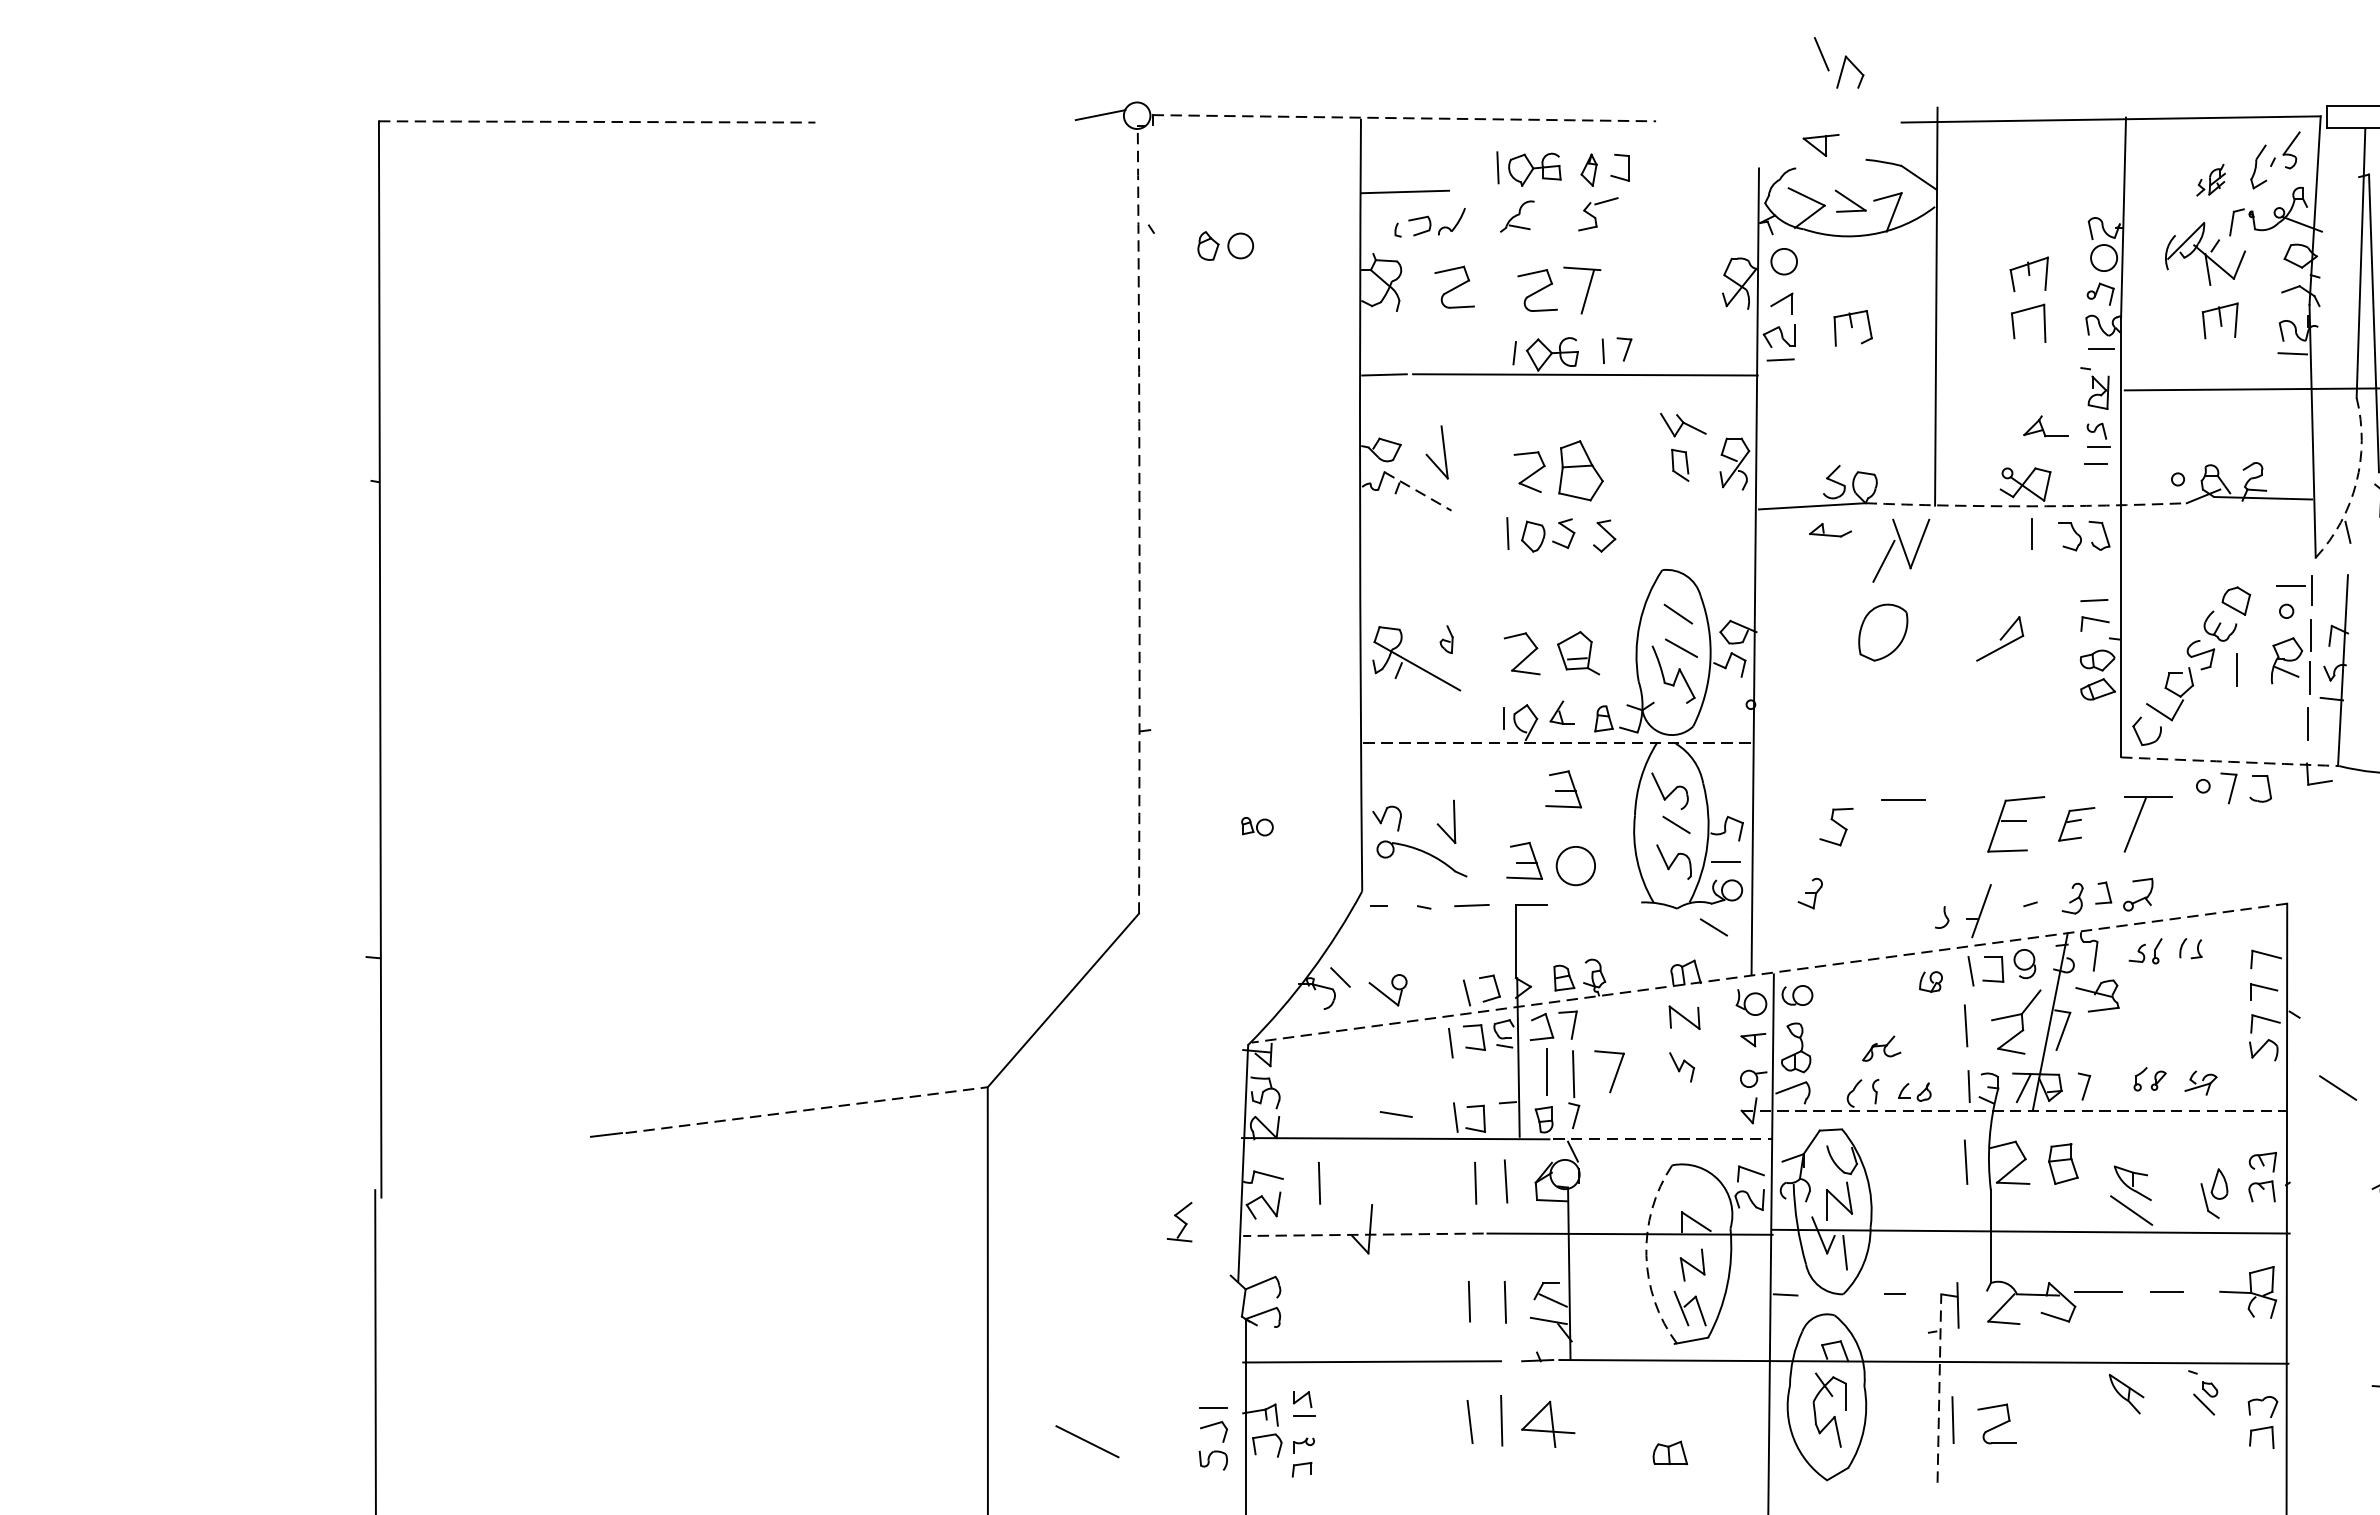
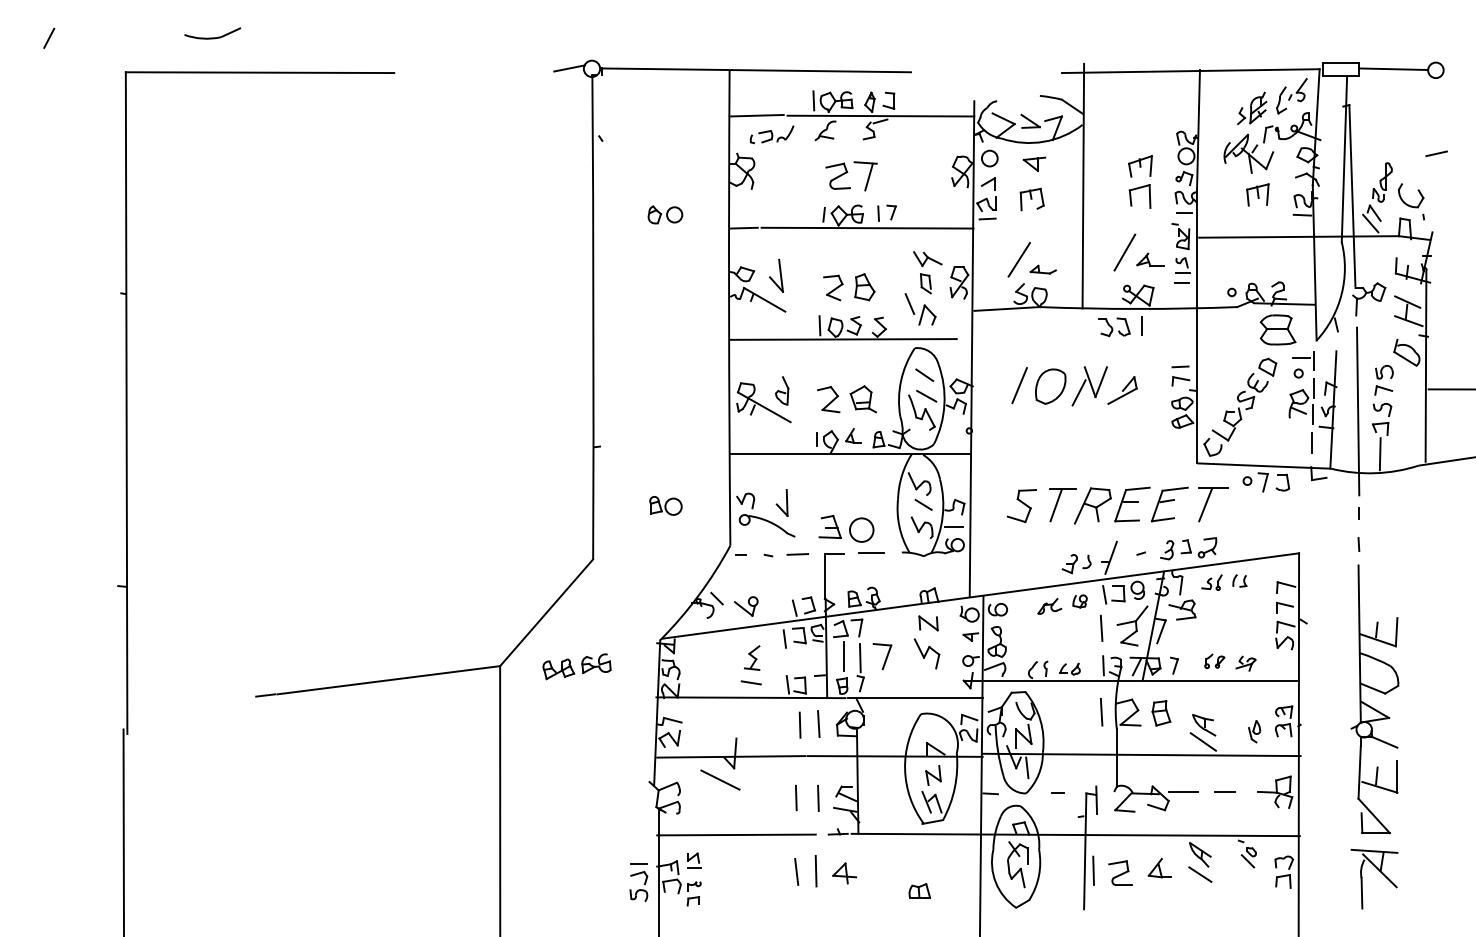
part: (519, 58) -> (212, 33), added
part: (1838, 63) -> (920, 309), moved
line: (254, 64) -> (49, 37), added
line: (1404, 118) -> (756, 70), dashed -> solid
line: (597, 121) -> (260, 72), dashed -> solid
part: (1821, 144) -> (1034, 163), moved
part: (2211, 180) -> (1252, 108), size x1.67
line: (1606, 191) -> (880, 115), added
part: (1225, 245) -> (665, 214), moved
part: (1453, 285) -> (786, 173), removed
line: (2003, 414) -> (1124, 252), added
line: (1830, 425) -> (1018, 259), added
part: (1580, 471) -> (864, 287), size x0.71
arc: (2356, 482) -> (1341, 294), dashed -> solid
line: (1417, 490) -> (764, 299), dashed -> solid
arc: (2026, 505) -> (1138, 308), dashed -> solid
arc: (1139, 520) -> (593, 317), dashed -> solid
part: (1829, 529) -> (1042, 269), moved
part: (2084, 536) -> (1114, 327), moved
part: (2252, 539) -> (1277, 329), added
part: (1900, 551) -> (1089, 386), moved
line: (1546, 555) -> (843, 339), added
line: (1832, 630) -> (1019, 385), added
part: (1447, 638) -> (782, 390), size x1.67
line: (2235, 669) -> (1267, 409), removed
line: (1559, 743) -> (851, 454), dashed -> solid
arc: (2230, 762) -> (1264, 466), dashed -> solid
part: (1562, 788) -> (853, 482), removed
part: (2076, 824) -> (1169, 504), size x1.67
part: (1256, 825) -> (665, 505), size x1.67
line: (1891, 825) -> (1055, 505), added
part: (1951, 825) -> (1092, 505), added
part: (1835, 827) -> (1021, 506), size x1.43
part: (1809, 894) -> (1069, 564), moved
line: (1591, 904) -> (871, 553), added
line: (1713, 926) -> (946, 567), removed
line: (1769, 973) -> (980, 596), dashed -> solid
part: (1881, 1048) -> (1049, 606), moved
part: (1681, 1066) -> (926, 653), size x1.67
part: (1111, 1087) -> (576, 666), added
line: (2338, 1087) -> (1200, 874), moved
line: (807, 1110) -> (389, 680), dashed -> solid
line: (2014, 1110) -> (1131, 680), dashed -> solid
line: (1663, 1139) -> (915, 698), dashed -> solid
line: (1318, 1182) -> (703, 724), removed
part: (2214, 1193) -> (1254, 731), size x0.71
part: (1180, 1221) -> (752, 657), moved
line: (1364, 1234) -> (731, 756), dashed -> solid
arc: (1647, 1255) -> (905, 769), dashed -> solid
line: (1939, 1388) -> (1085, 851), dashed -> solid
part: (2060, 1416) -> (1159, 868), added
part: (1547, 1424) -> (844, 873), size x0.71
line: (1087, 1440) -> (720, 779), moved

